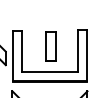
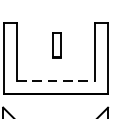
part: (50, 46) -> (56, 45), size x0.6
line: (50, 71) -> (56, 80), solid -> dashed

